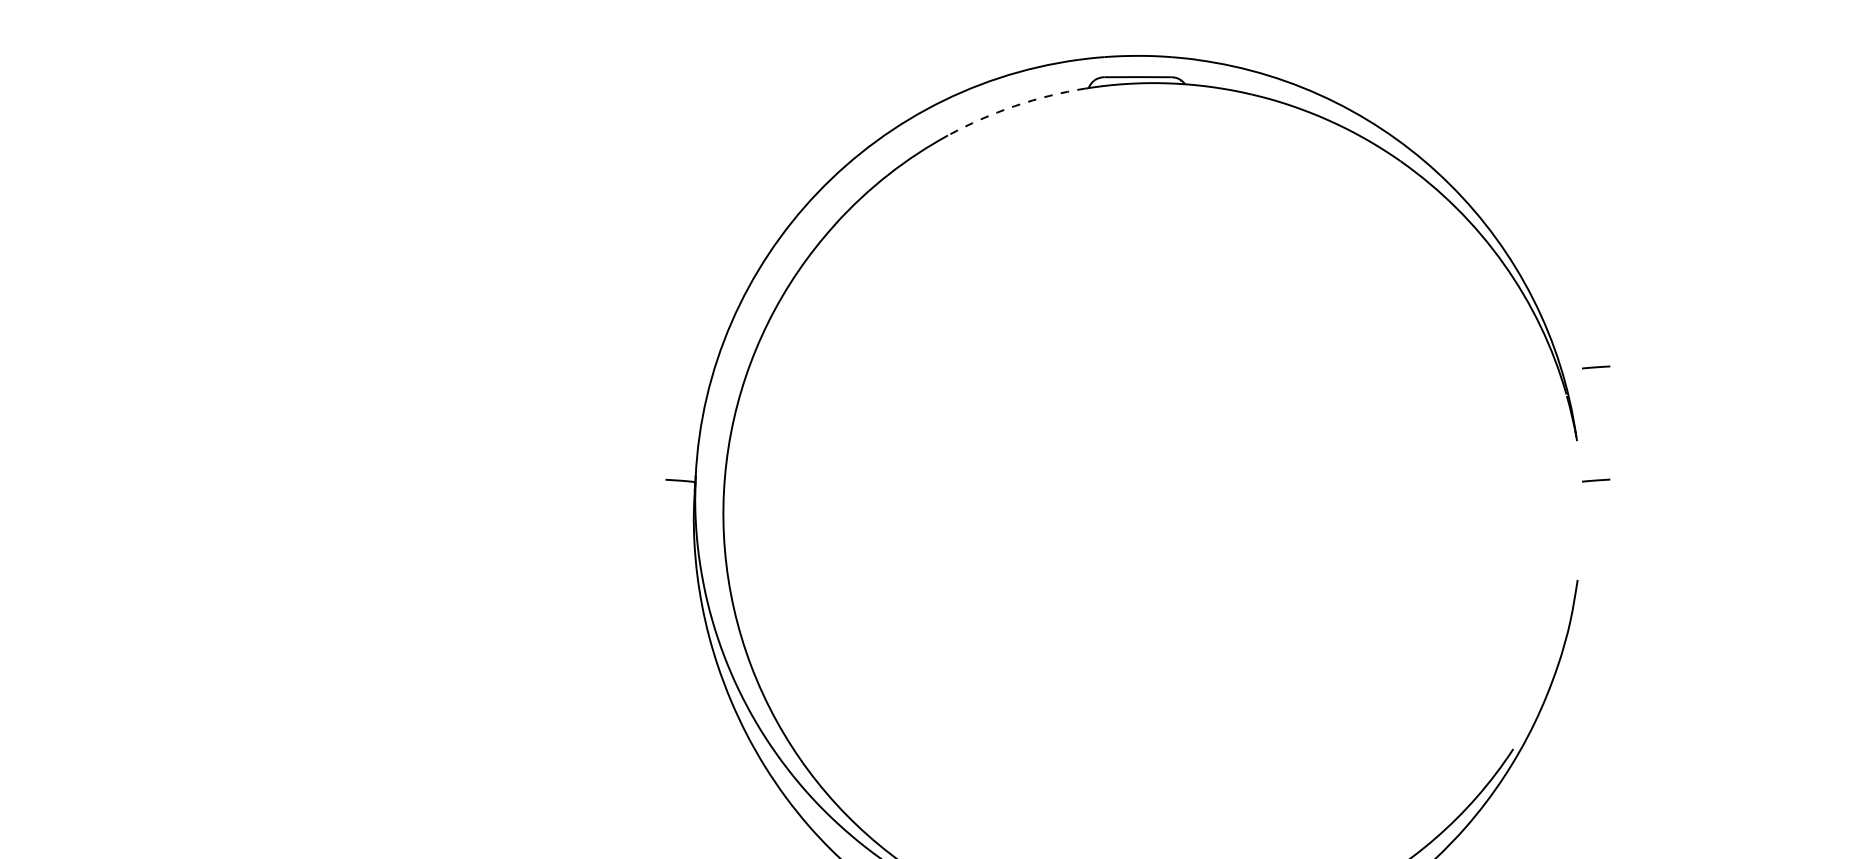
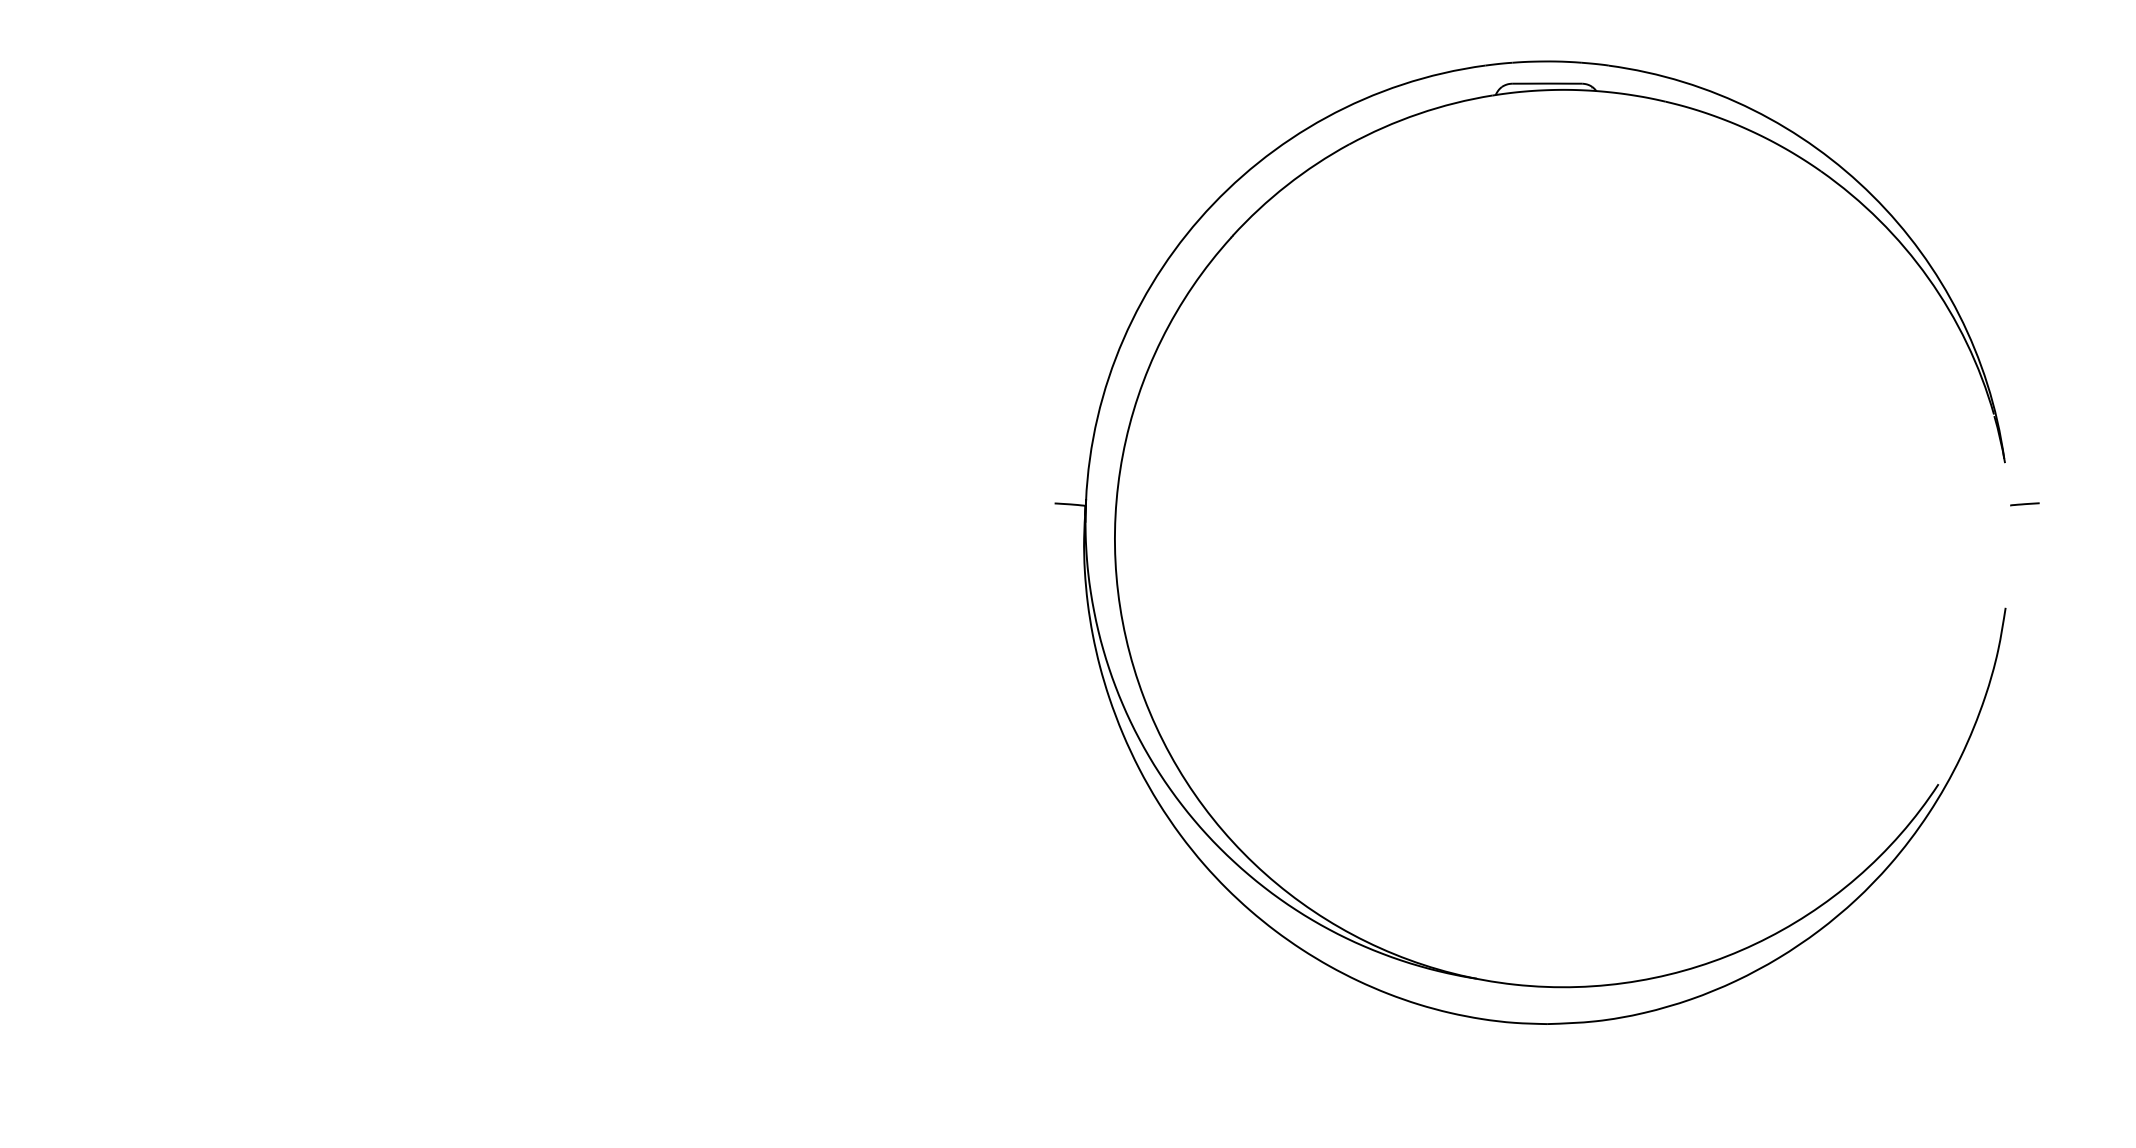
arc: (1014, 105) -> (1418, 113), dashed -> solid
line: (1595, 367) -> (2024, 386), removed

